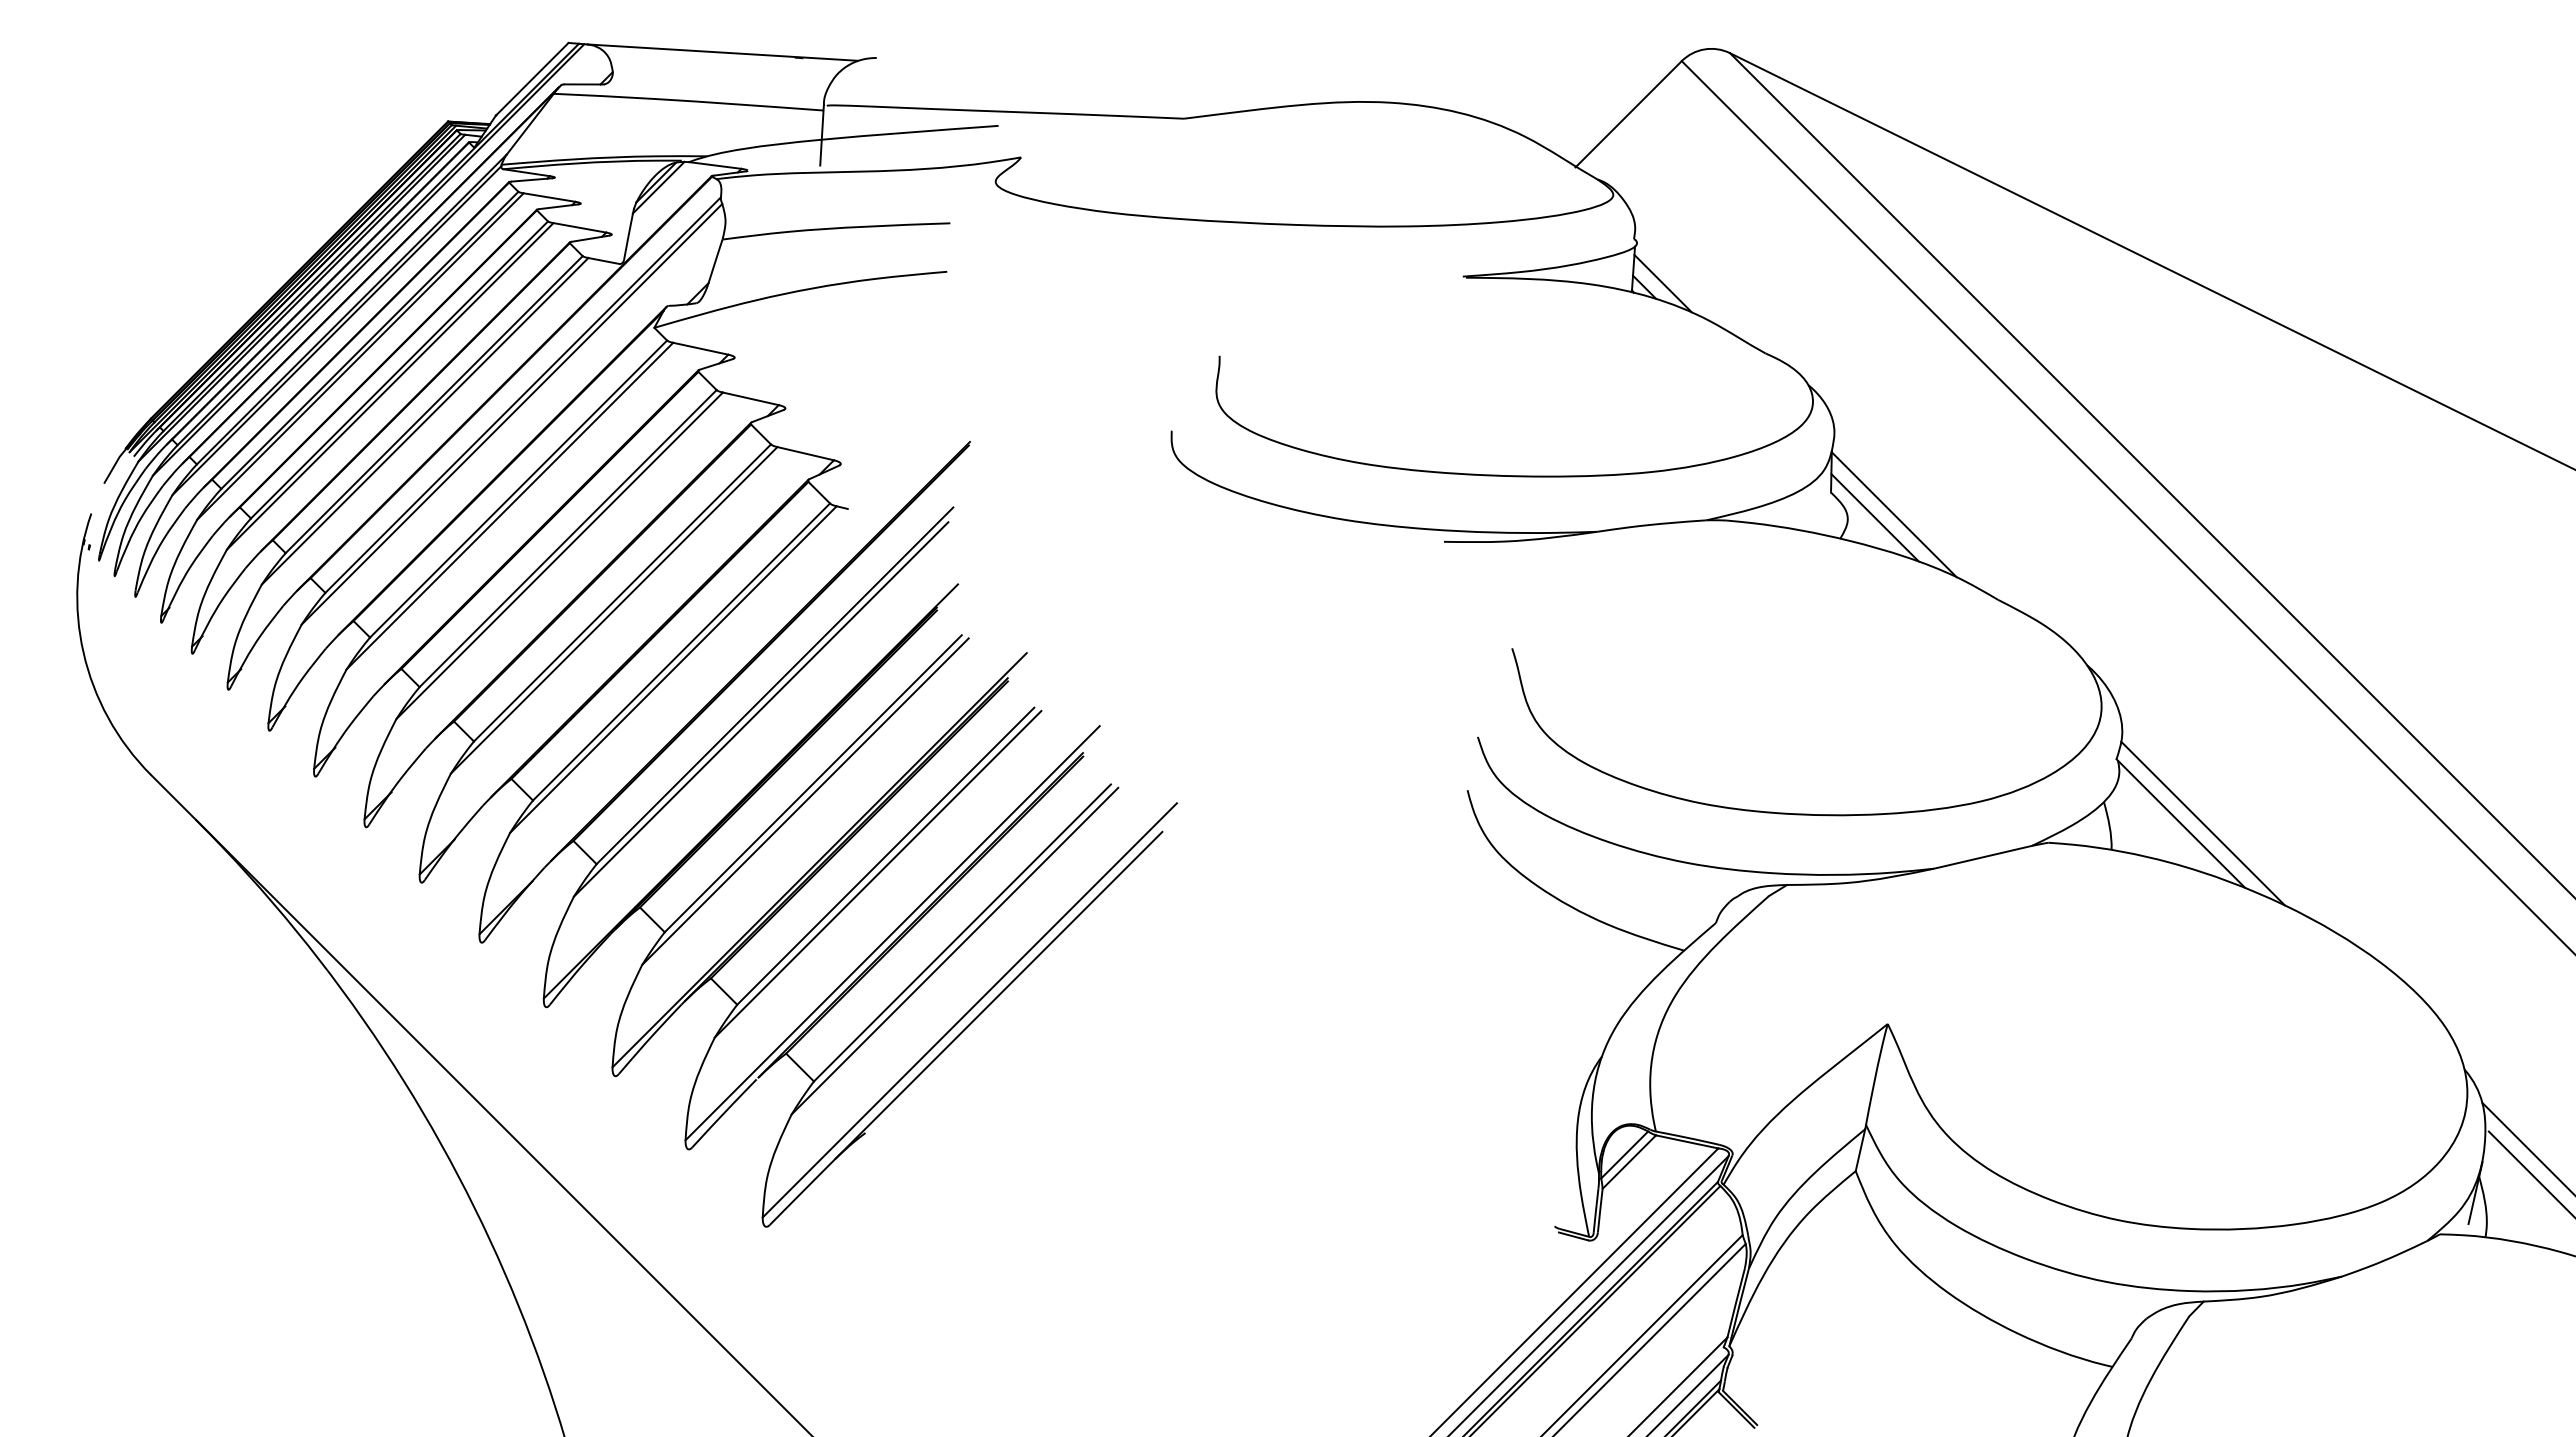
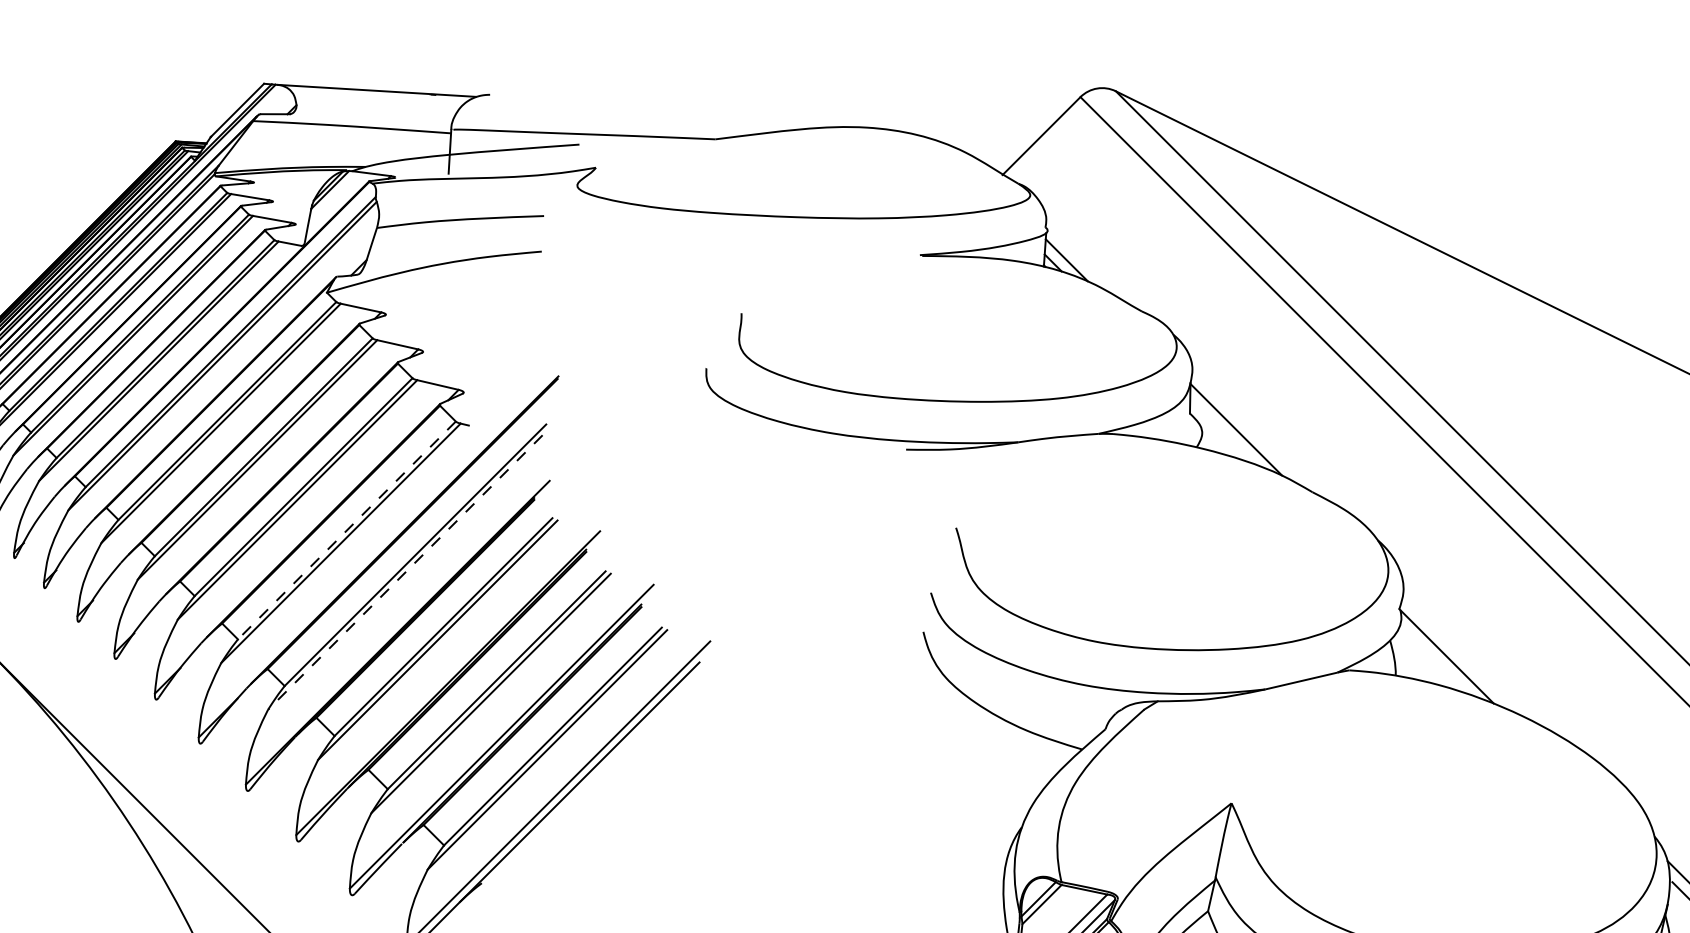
line: (1874, 517) -> (1221, 431), removed
line: (681, 652) -> (346, 530), solid -> dashed
line: (761, 709) -> (405, 572), solid -> dashed
line: (2202, 823) -> (1462, 656), removed

